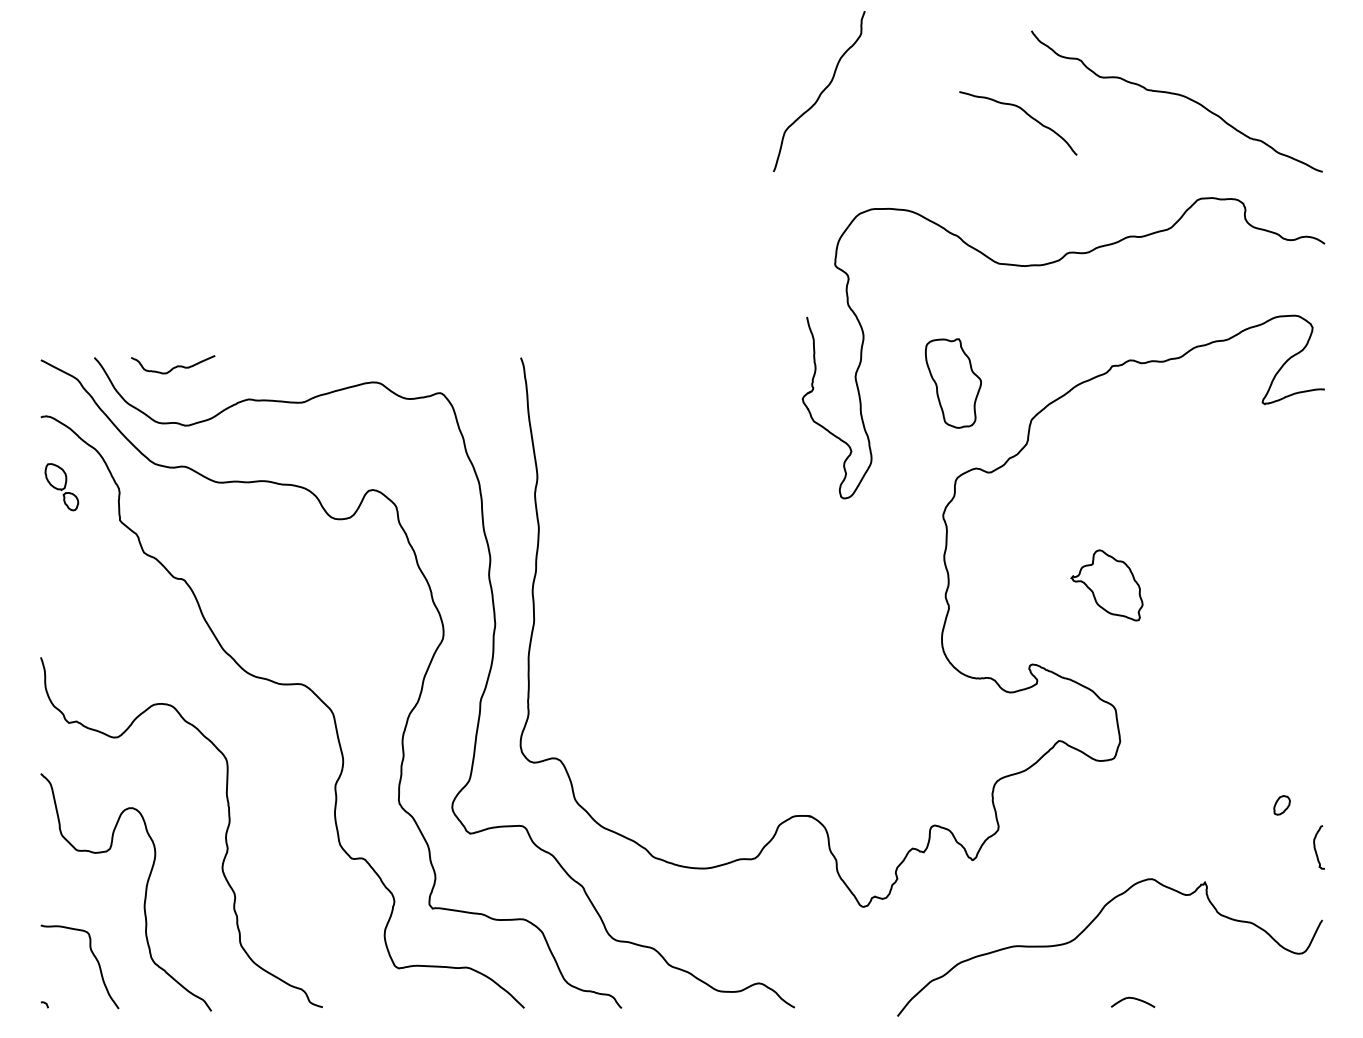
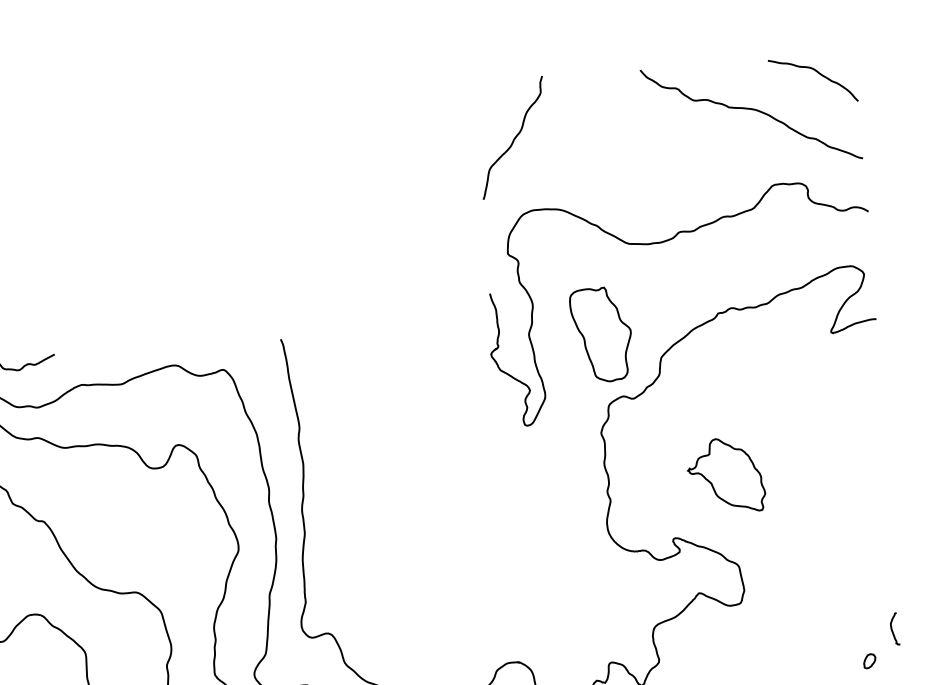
curve: (820, 92) -> (513, 138), moved
curve: (1026, 114) -> (818, 73), moved
part: (953, 383) -> (601, 334), size x1.43
part: (1106, 585) -> (725, 475), size x1.43
part: (1281, 805) -> (869, 661), moved
curve: (1316, 849) -> (893, 630), moved

